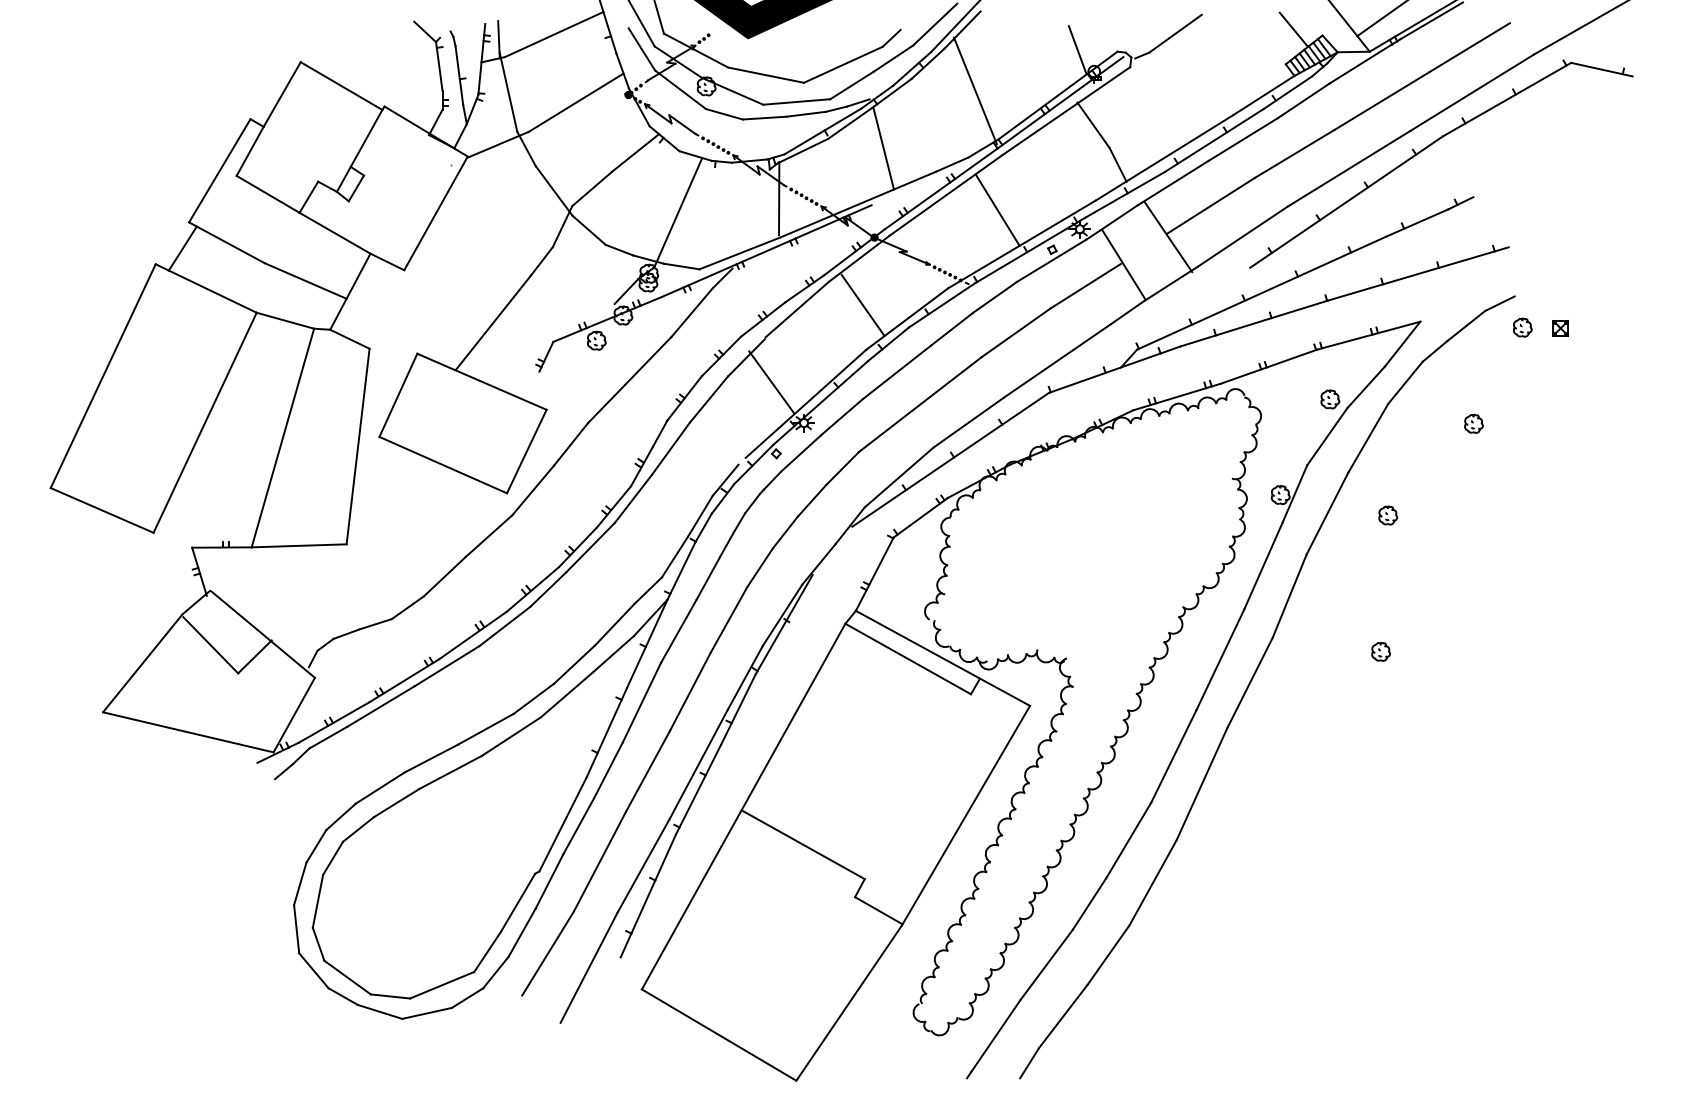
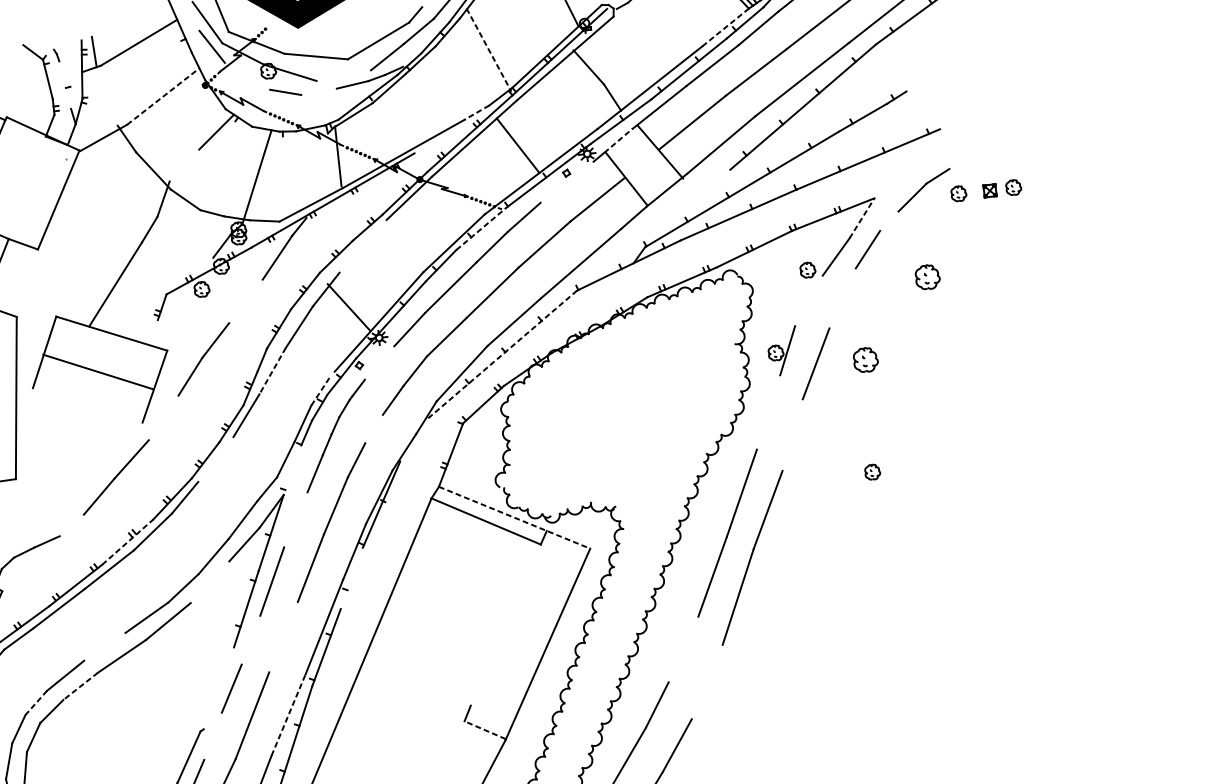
line: (459, 75) -> (65, 84), removed
line: (680, 89) -> (247, 76), removed
line: (508, 91) -> (106, 93), removed
line: (975, 91) -> (489, 50), solid -> dashed
line: (1264, 95) -> (726, 27), solid -> dashed
line: (796, 101) -> (343, 75), removed
line: (576, 102) -> (163, 96), solid -> dashed
line: (764, 117) -> (318, 91), removed
line: (883, 148) -> (419, 105), removed
line: (952, 164) -> (477, 112), solid -> dashed
line: (592, 188) -> (184, 165), removed
line: (1119, 217) -> (618, 140), solid -> dashed
line: (1051, 260) -> (566, 182), removed
line: (862, 305) -> (416, 236), removed
line: (942, 305) -> (481, 228), solid -> dashed
line: (796, 309) -> (362, 245), removed
part: (1589, 327) -> (1013, 187), added
line: (1402, 344) -> (861, 218), solid -> dashed
line: (1434, 350) -> (888, 220), removed
line: (648, 360) -> (246, 300), removed
part: (1473, 423) -> (927, 276), size x1.6
line: (1327, 436) -> (809, 300), removed
line: (1368, 437) -> (842, 297), removed
line: (670, 449) -> (272, 371), solid -> dashed
line: (801, 453) -> (379, 363), removed
line: (950, 459) -> (502, 354), solid -> dashed
line: (443, 464) -> (98, 371), moved
line: (725, 480) -> (320, 392), solid -> dashed
line: (533, 490) -> (163, 417), removed
part: (1388, 515) -> (866, 359), size x1.6
line: (785, 532) -> (374, 429), removed
line: (590, 547) -> (215, 459), removed
line: (1263, 565) -> (768, 412), removed
line: (681, 570) -> (292, 469), removed
line: (1289, 596) -> (792, 435), removed
line: (407, 607) -> (71, 525), removed
line: (678, 630) -> (295, 519), removed
line: (473, 635) -> (128, 542), solid -> dashed
line: (943, 658) -> (515, 517), solid -> dashed
line: (566, 694) -> (209, 581), removed
line: (738, 709) -> (351, 578), removed
line: (430, 758) -> (104, 646), removed
line: (607, 770) -> (250, 640), removed
line: (648, 770) -> (283, 636), removed
line: (396, 803) -> (80, 686), solid -> dashed
line: (340, 817) -> (35, 703), solid -> dashed
line: (562, 823) -> (218, 687), removed
line: (1128, 839) -> (683, 649), removed
line: (802, 844) -> (416, 683), removed
line: (643, 865) -> (288, 714), solid -> dashed
line: (549, 880) -> (212, 735), removed
line: (1152, 882) -> (706, 682), removed
line: (878, 910) -> (484, 730), solid -> dashed

